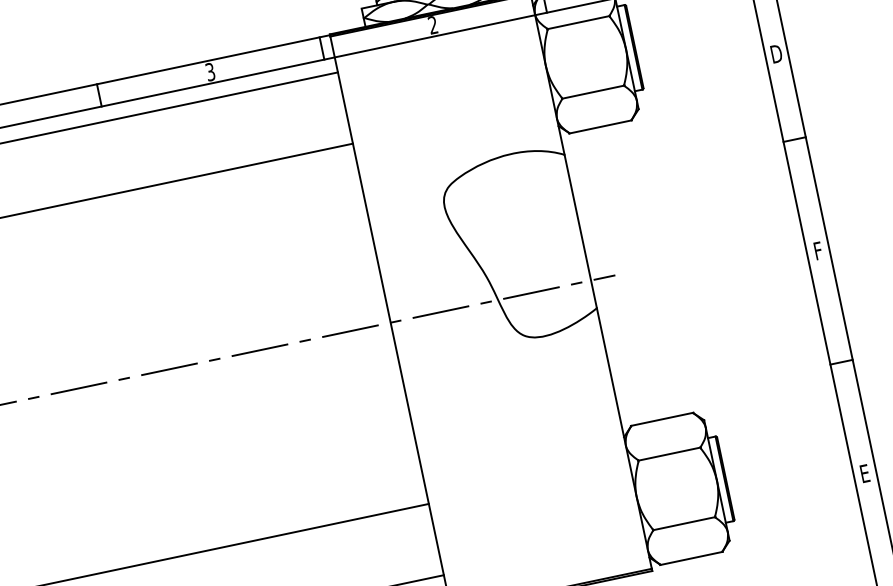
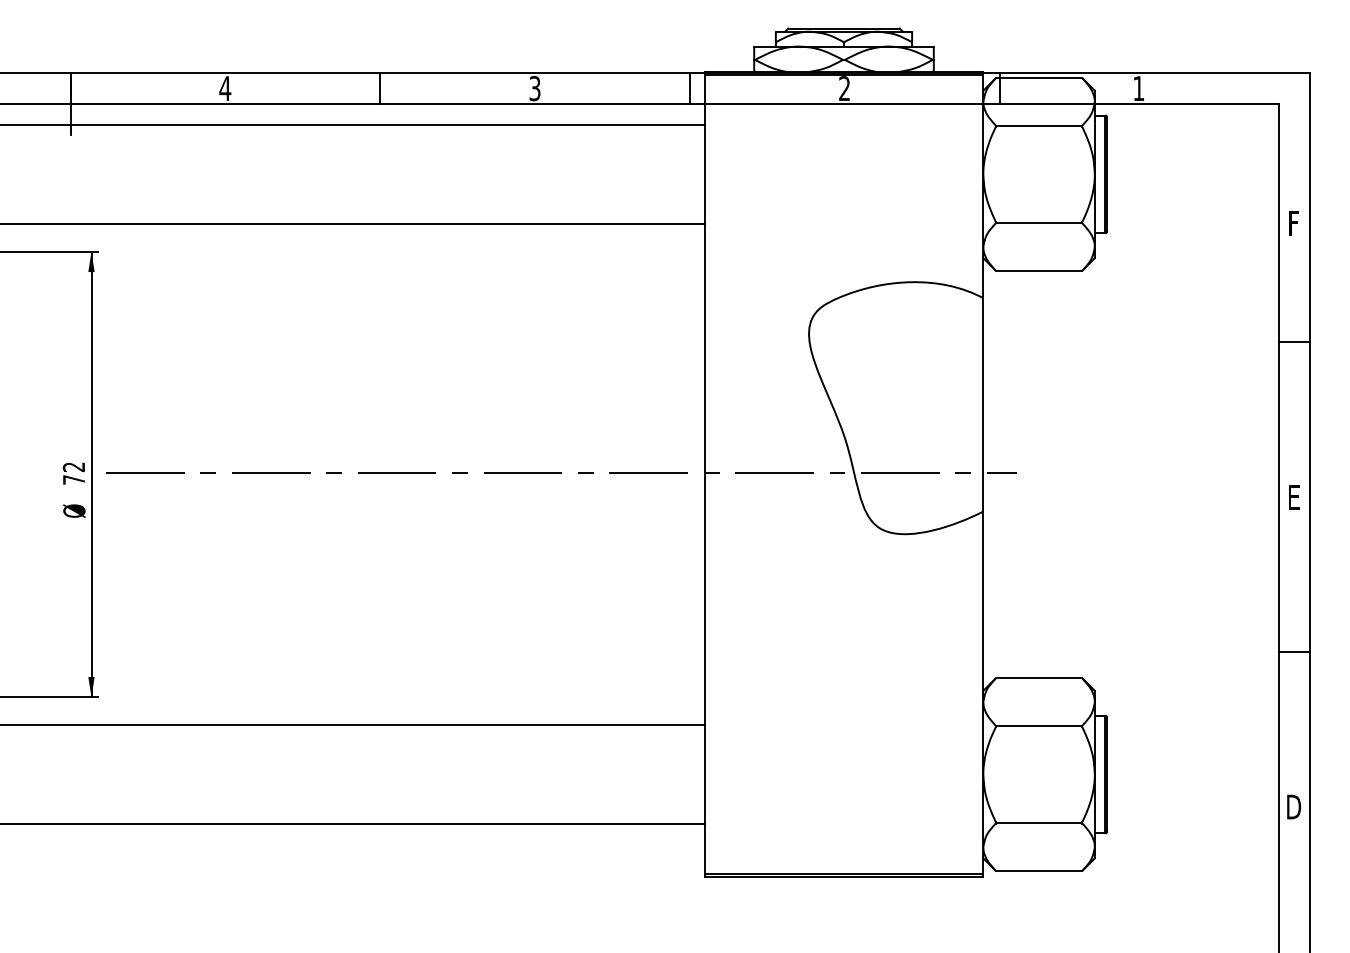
text: (776, 53) -> (1294, 223), D -> F
text: (818, 250) -> (1294, 497), F -> E
text: (865, 473) -> (1294, 806), E -> D

